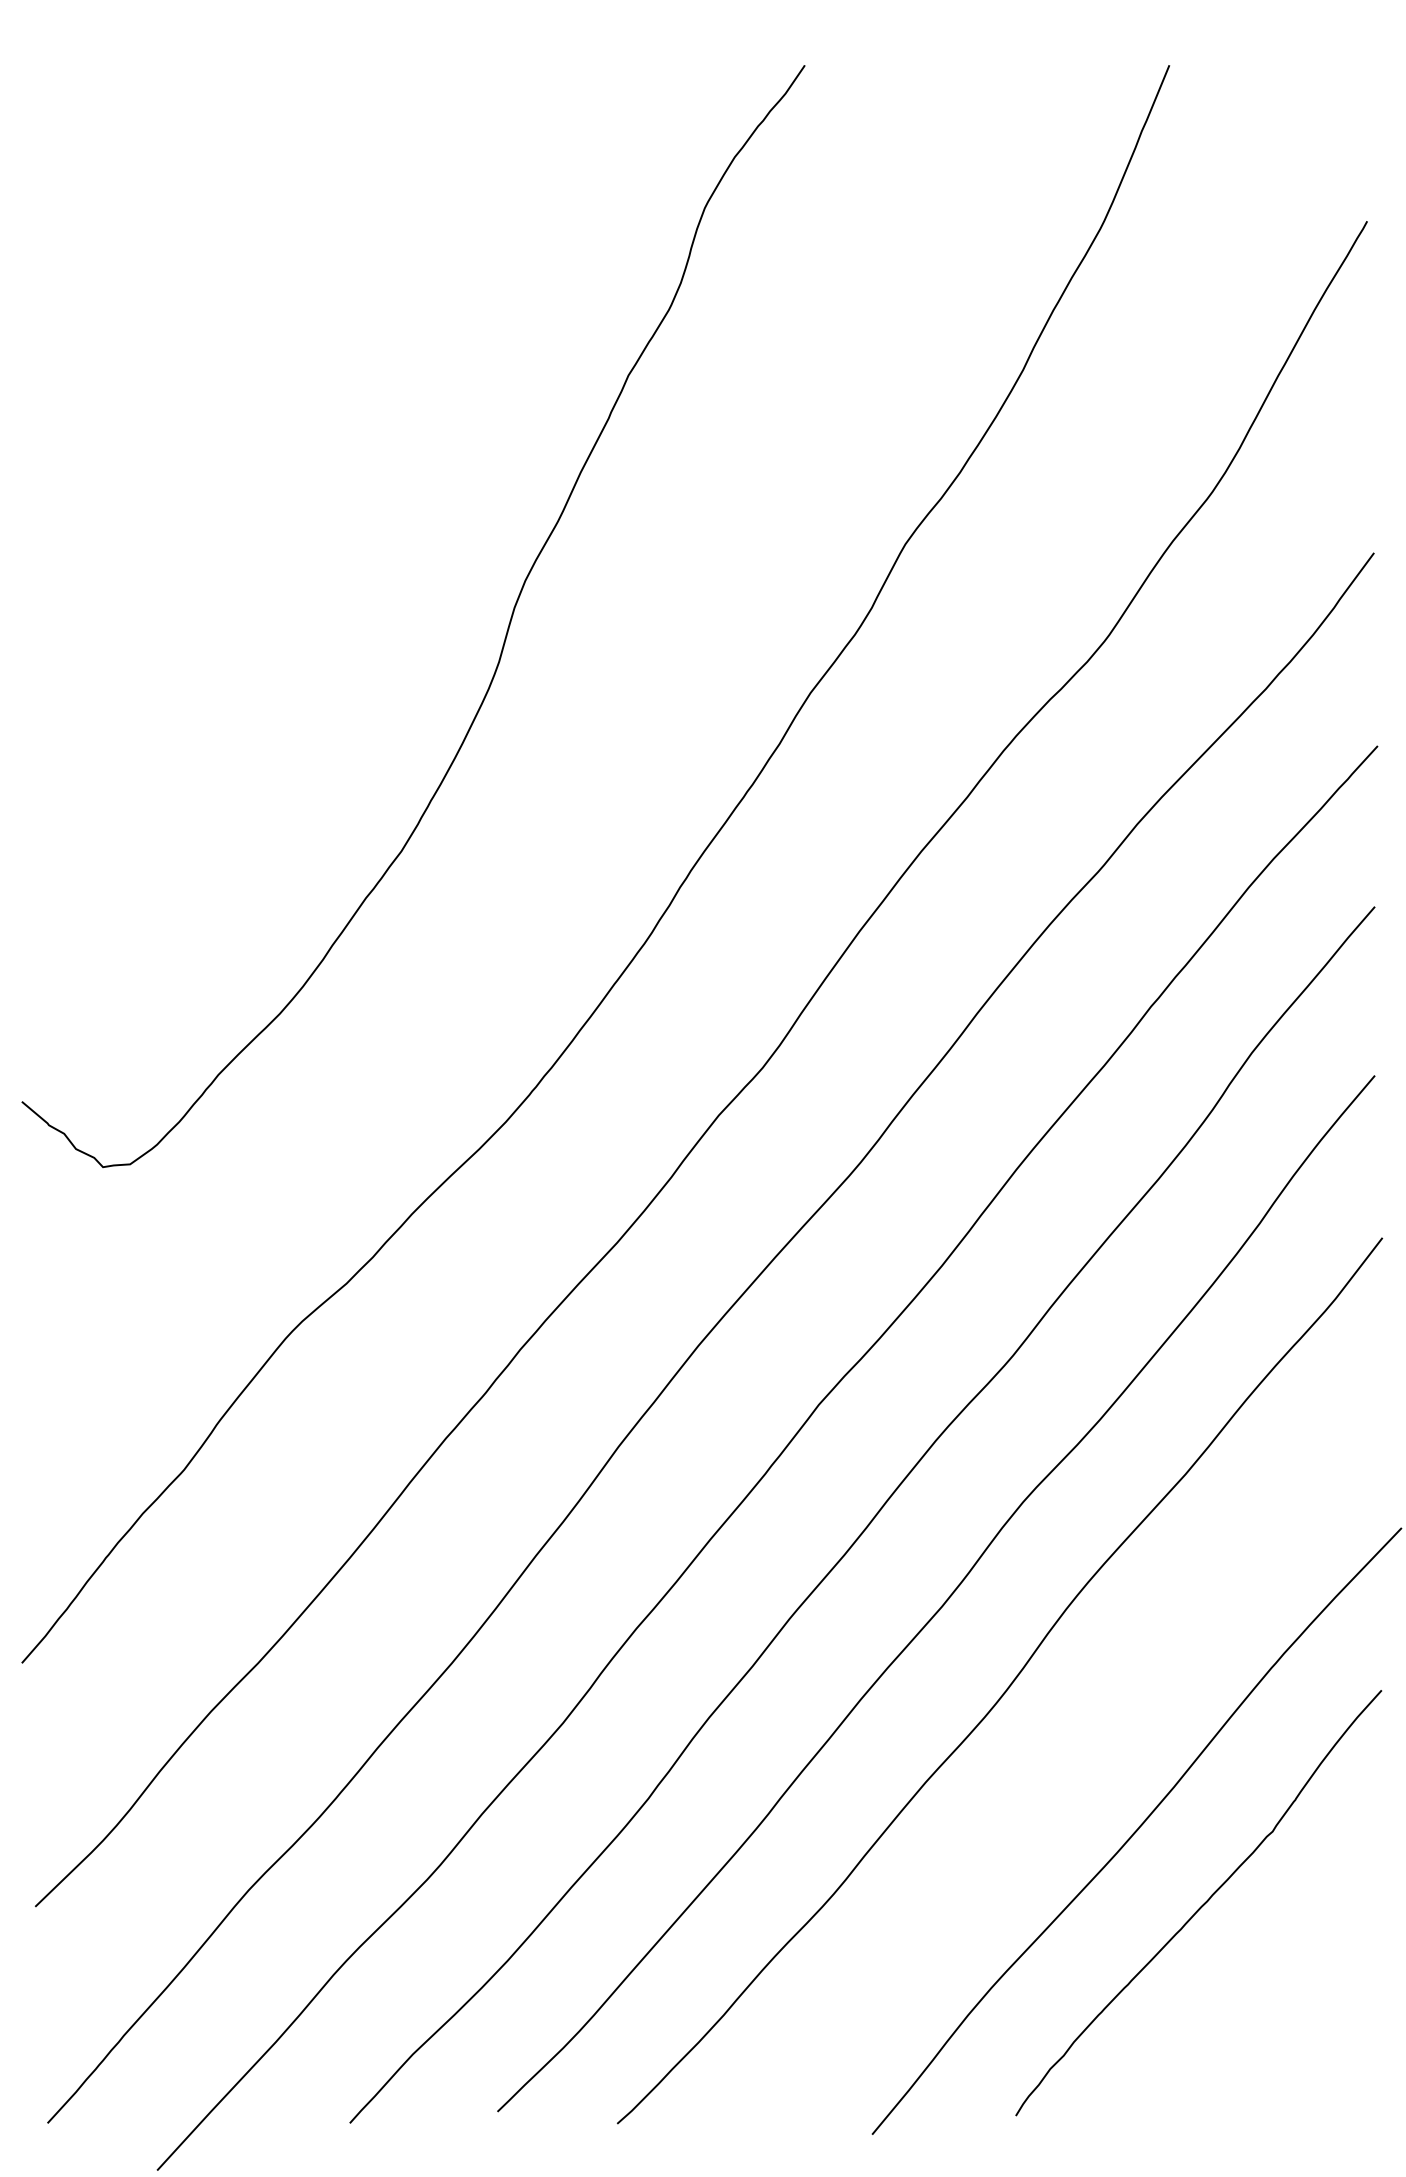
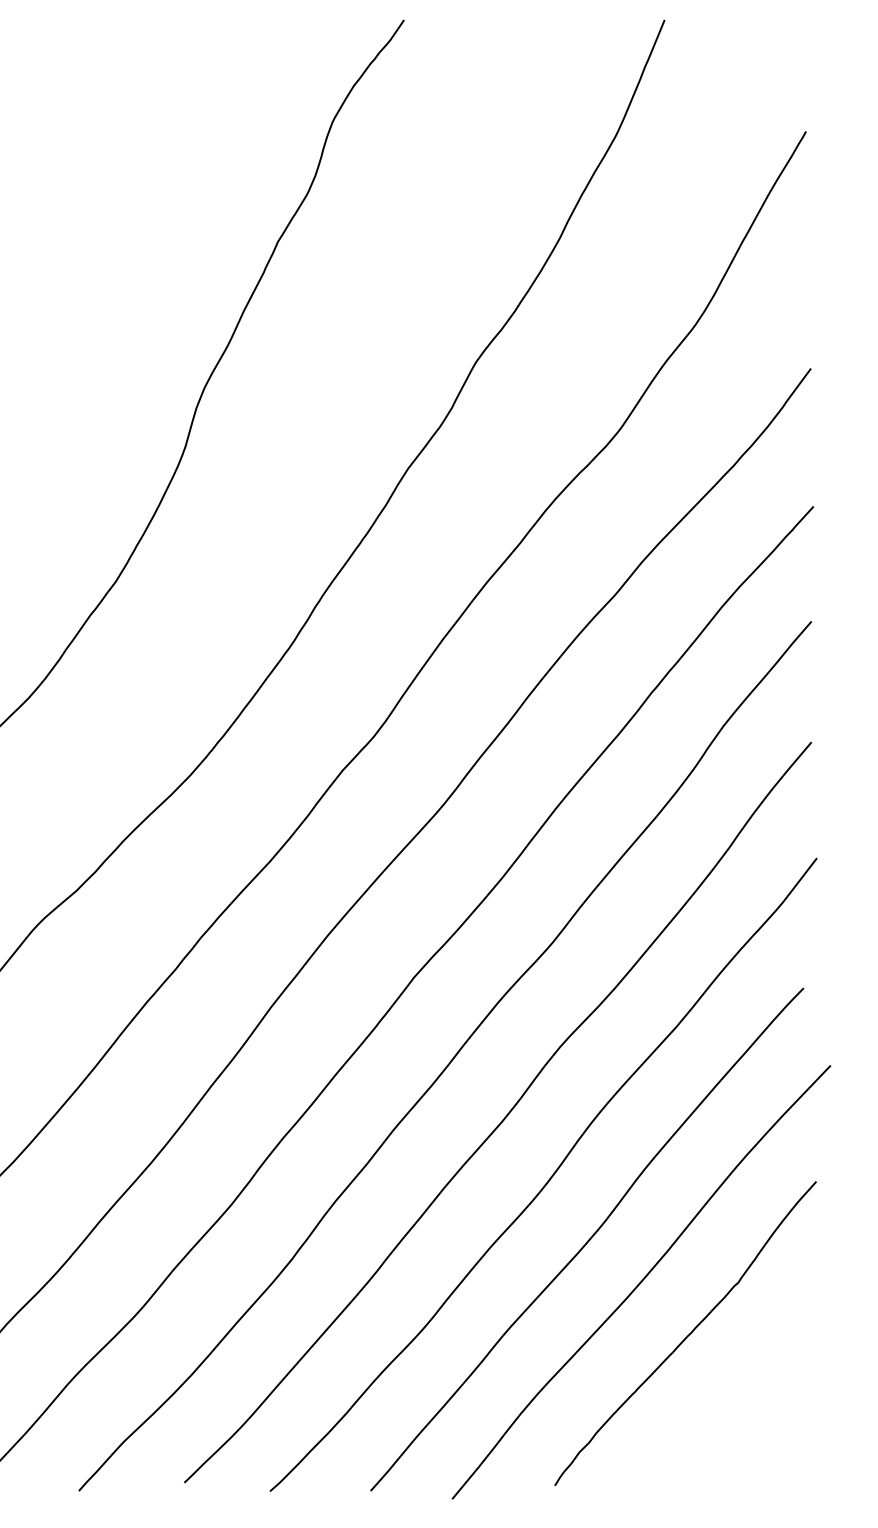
curve: (1062, 1772) -> (588, 1240), added

